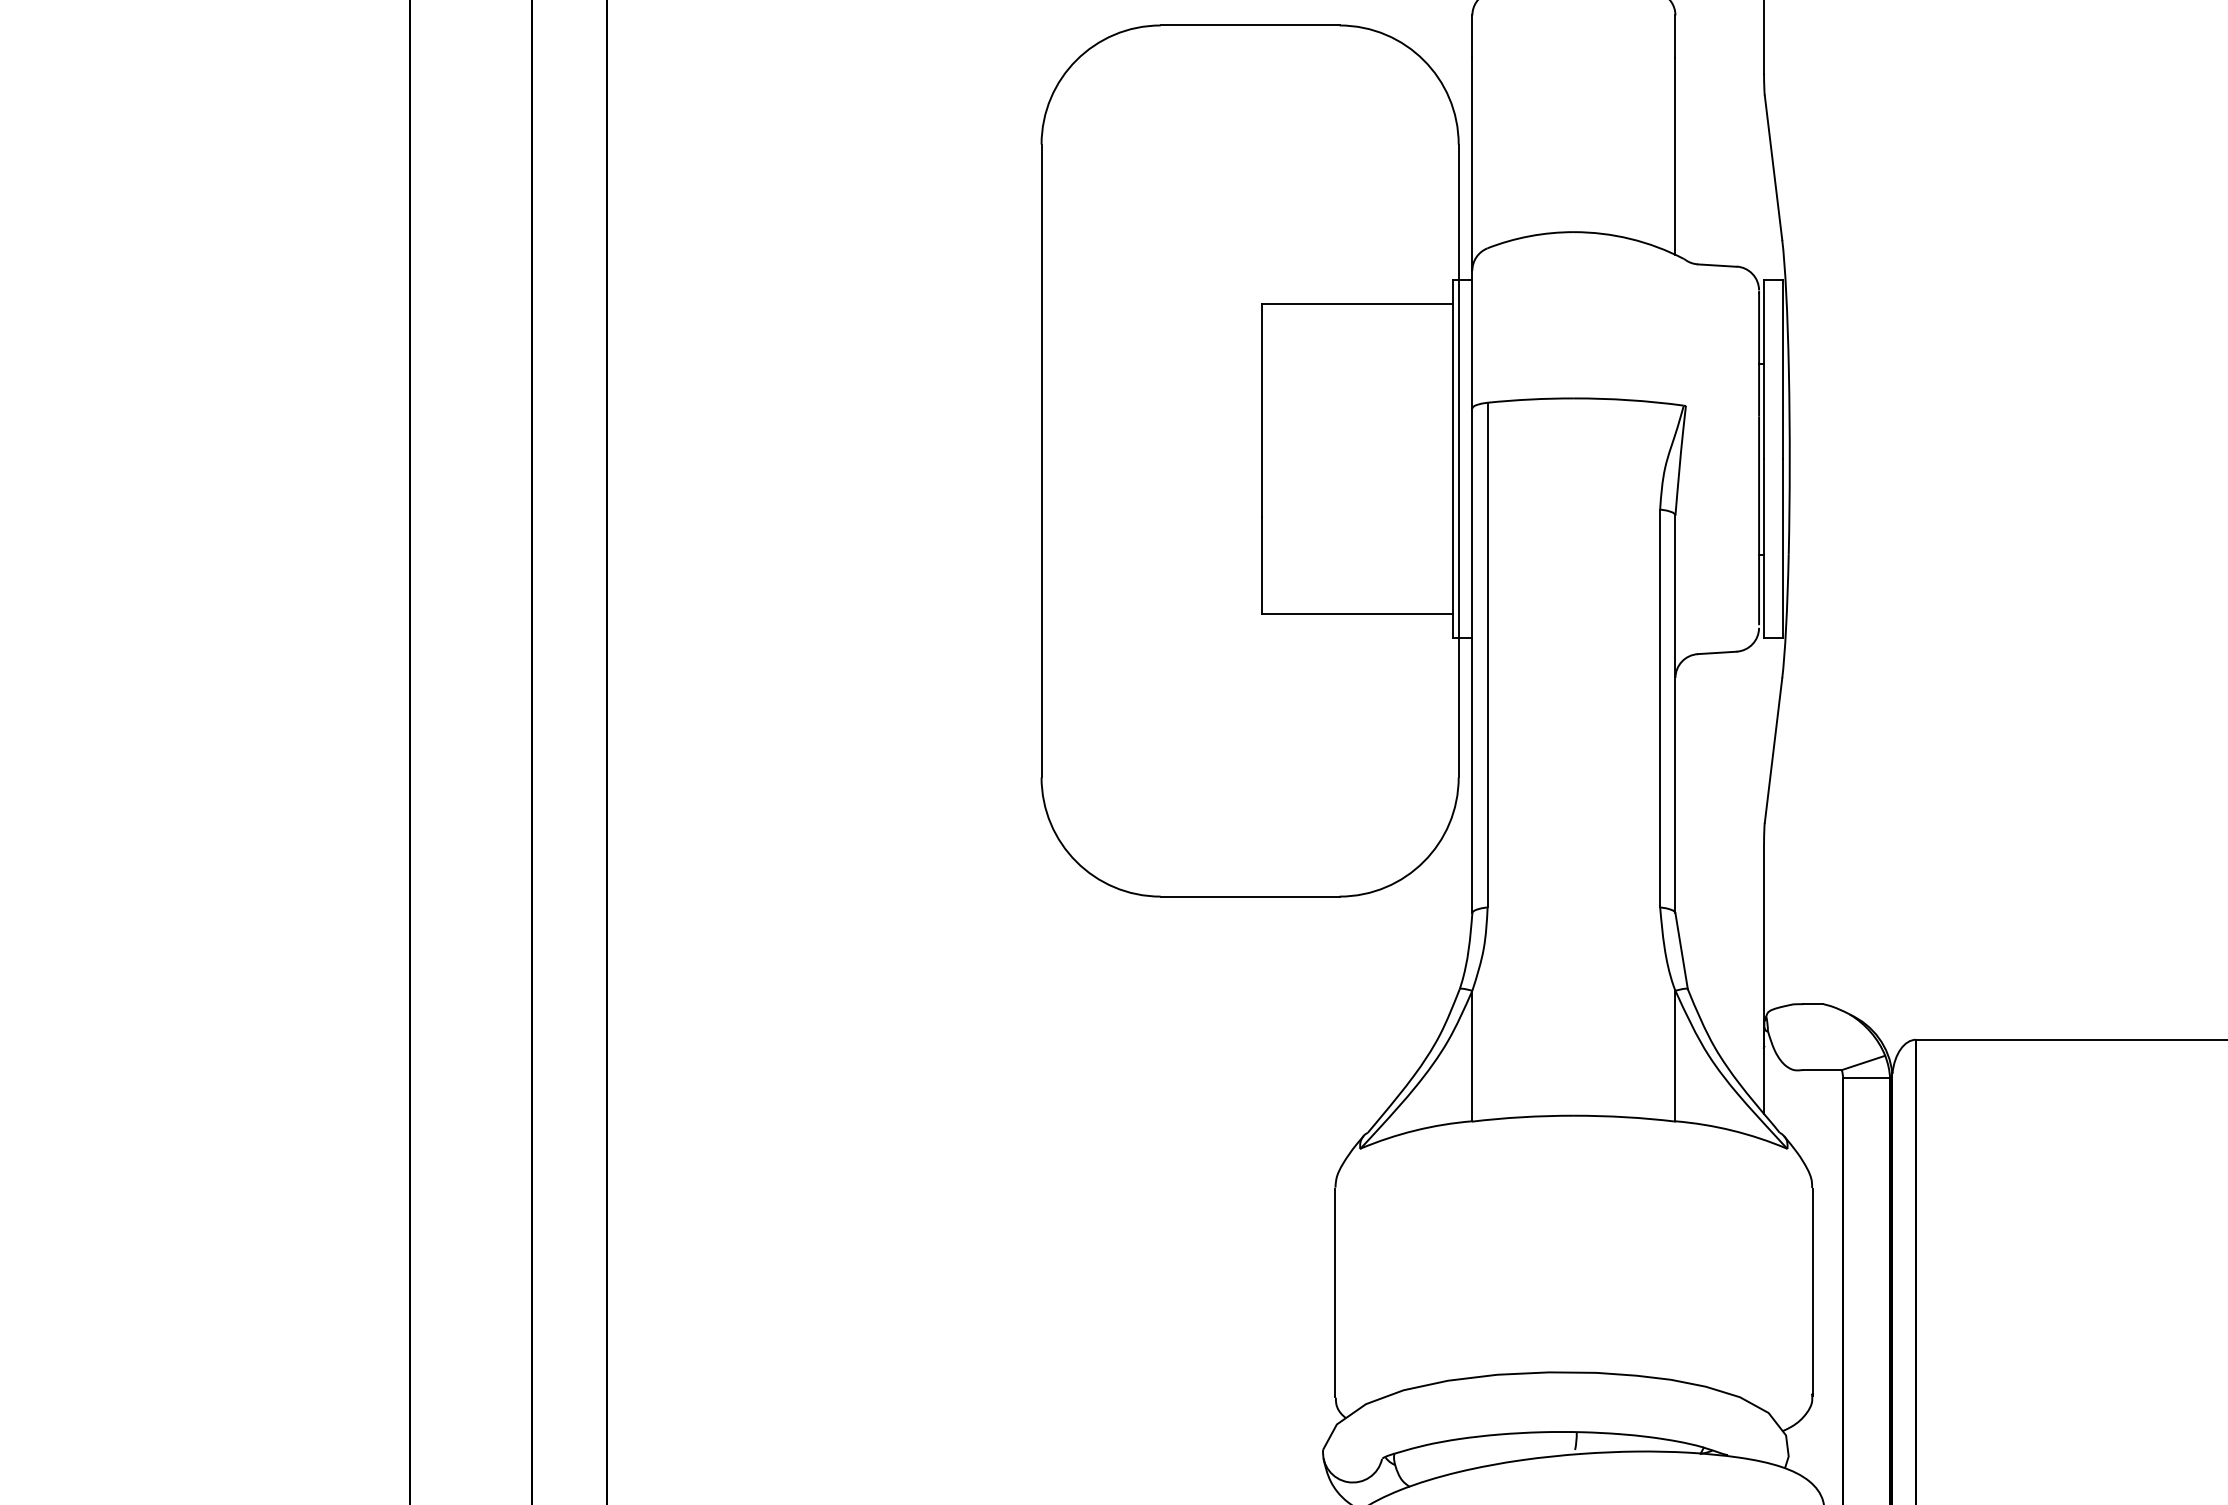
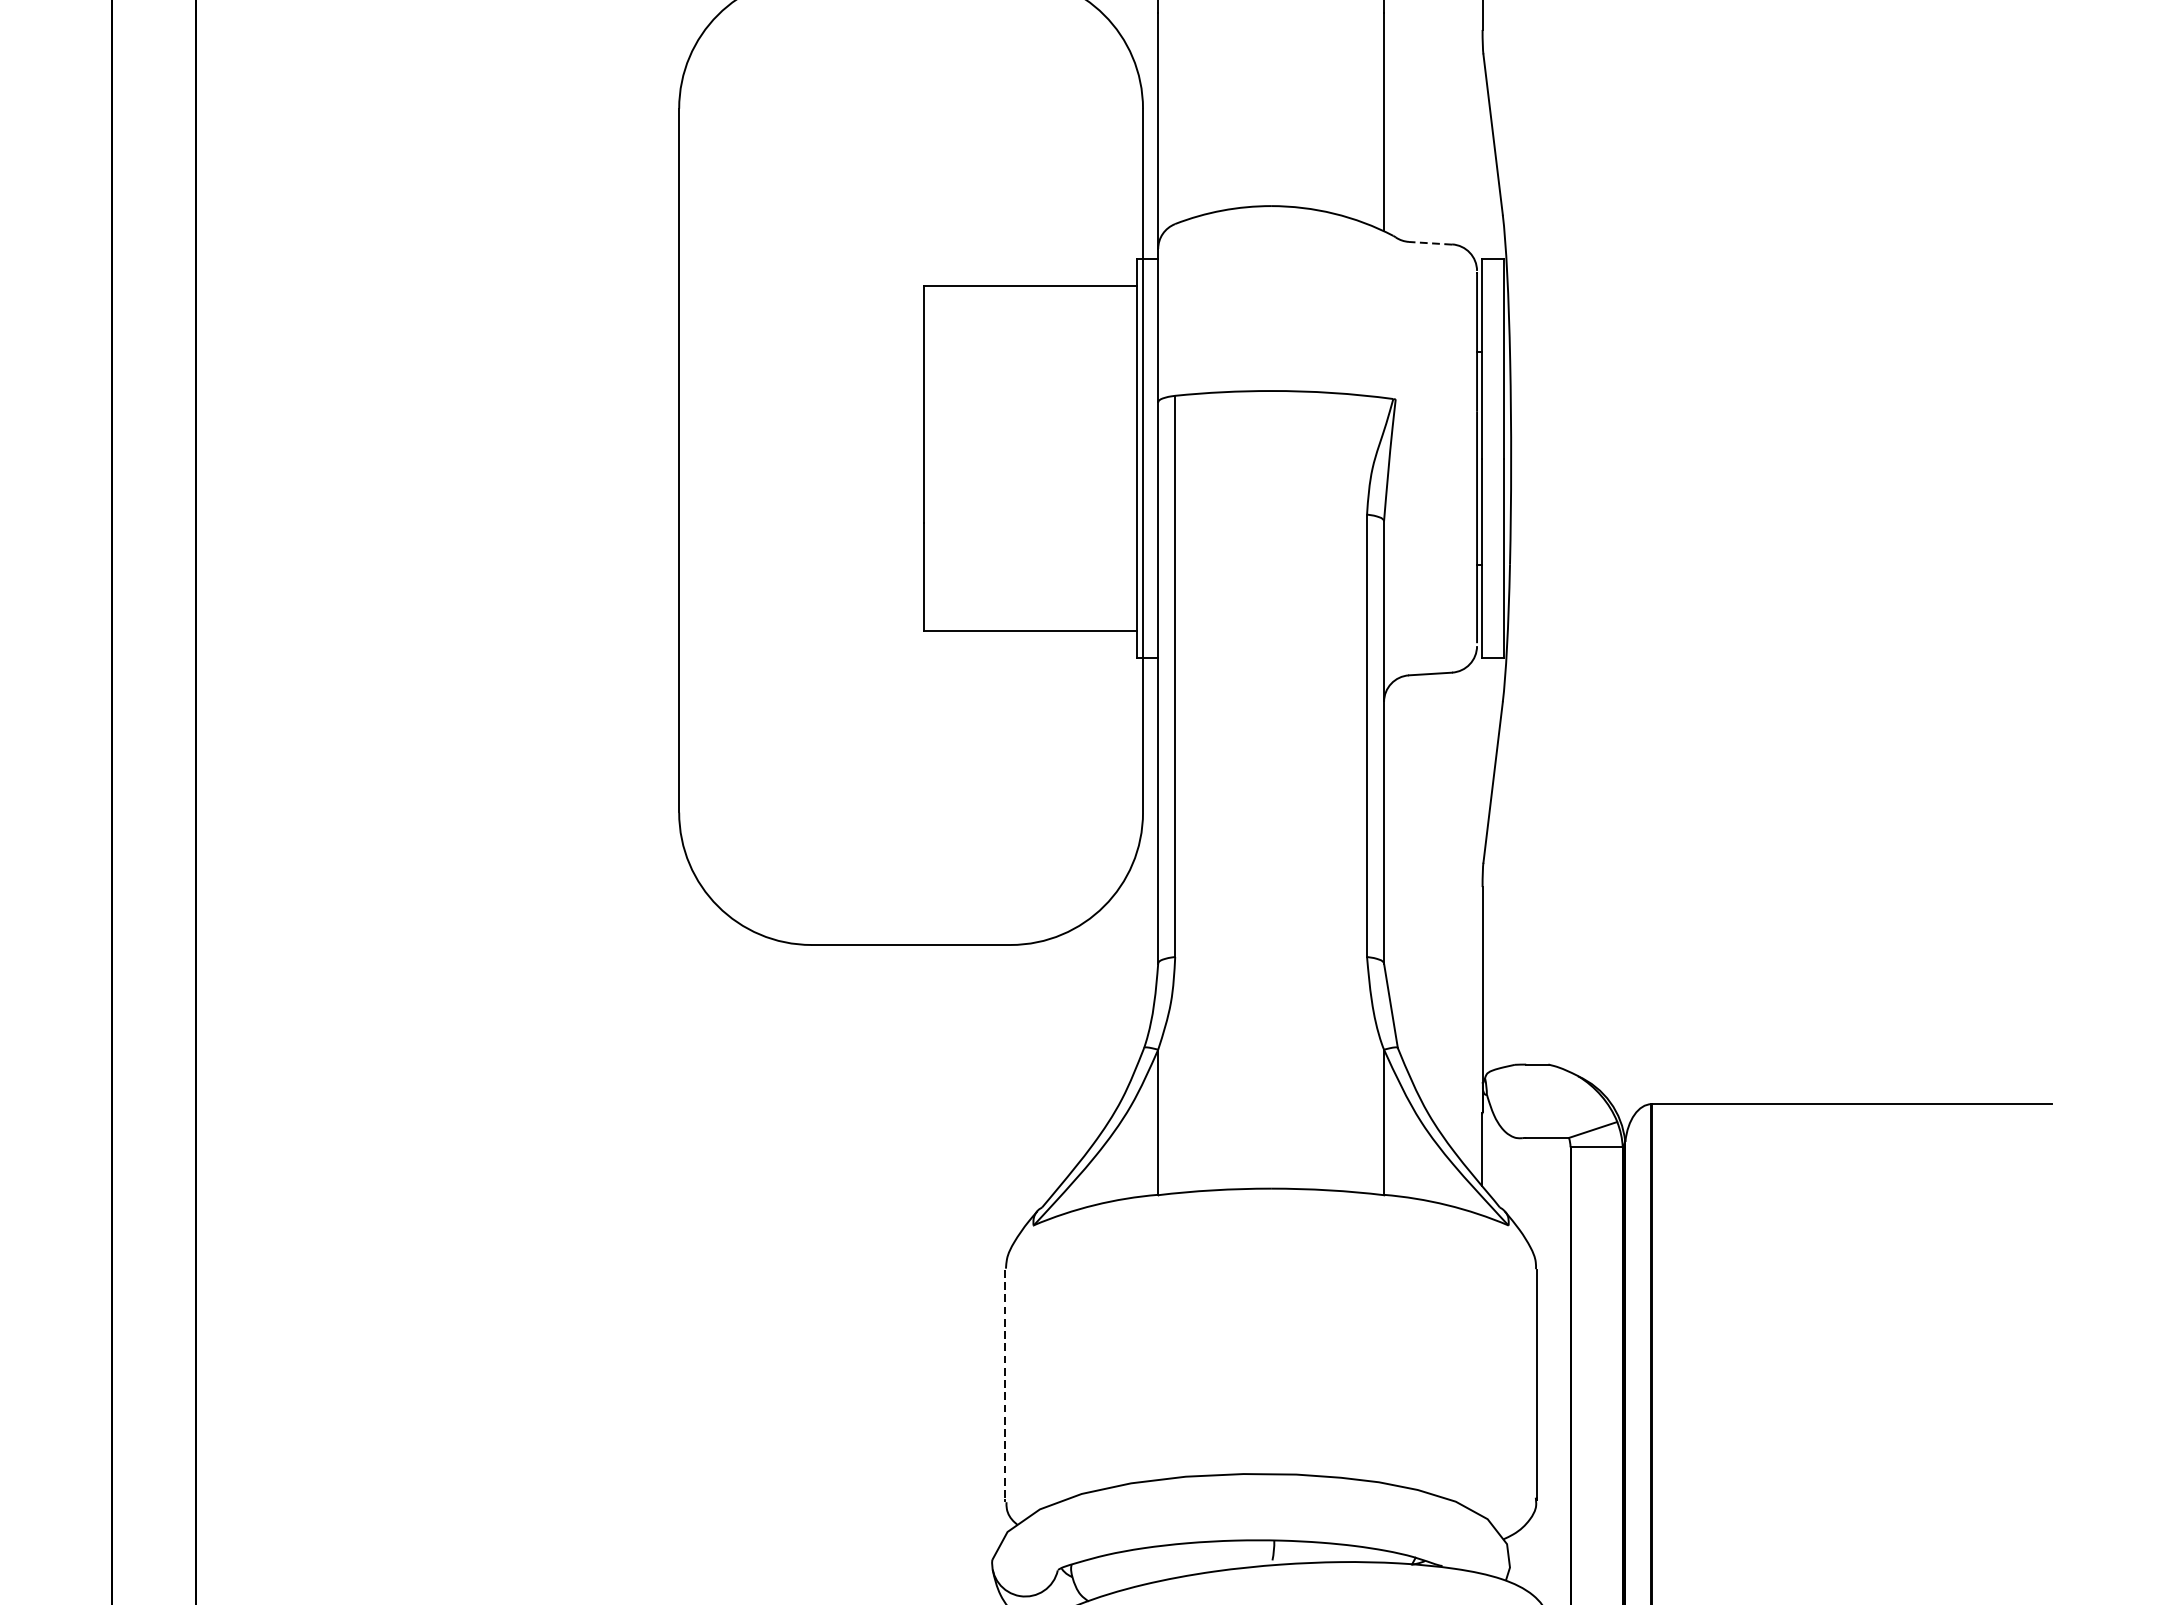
line: (1716, 265) -> (1429, 243), solid -> dashed
line: (1334, 1292) -> (1004, 1385), solid -> dashed

